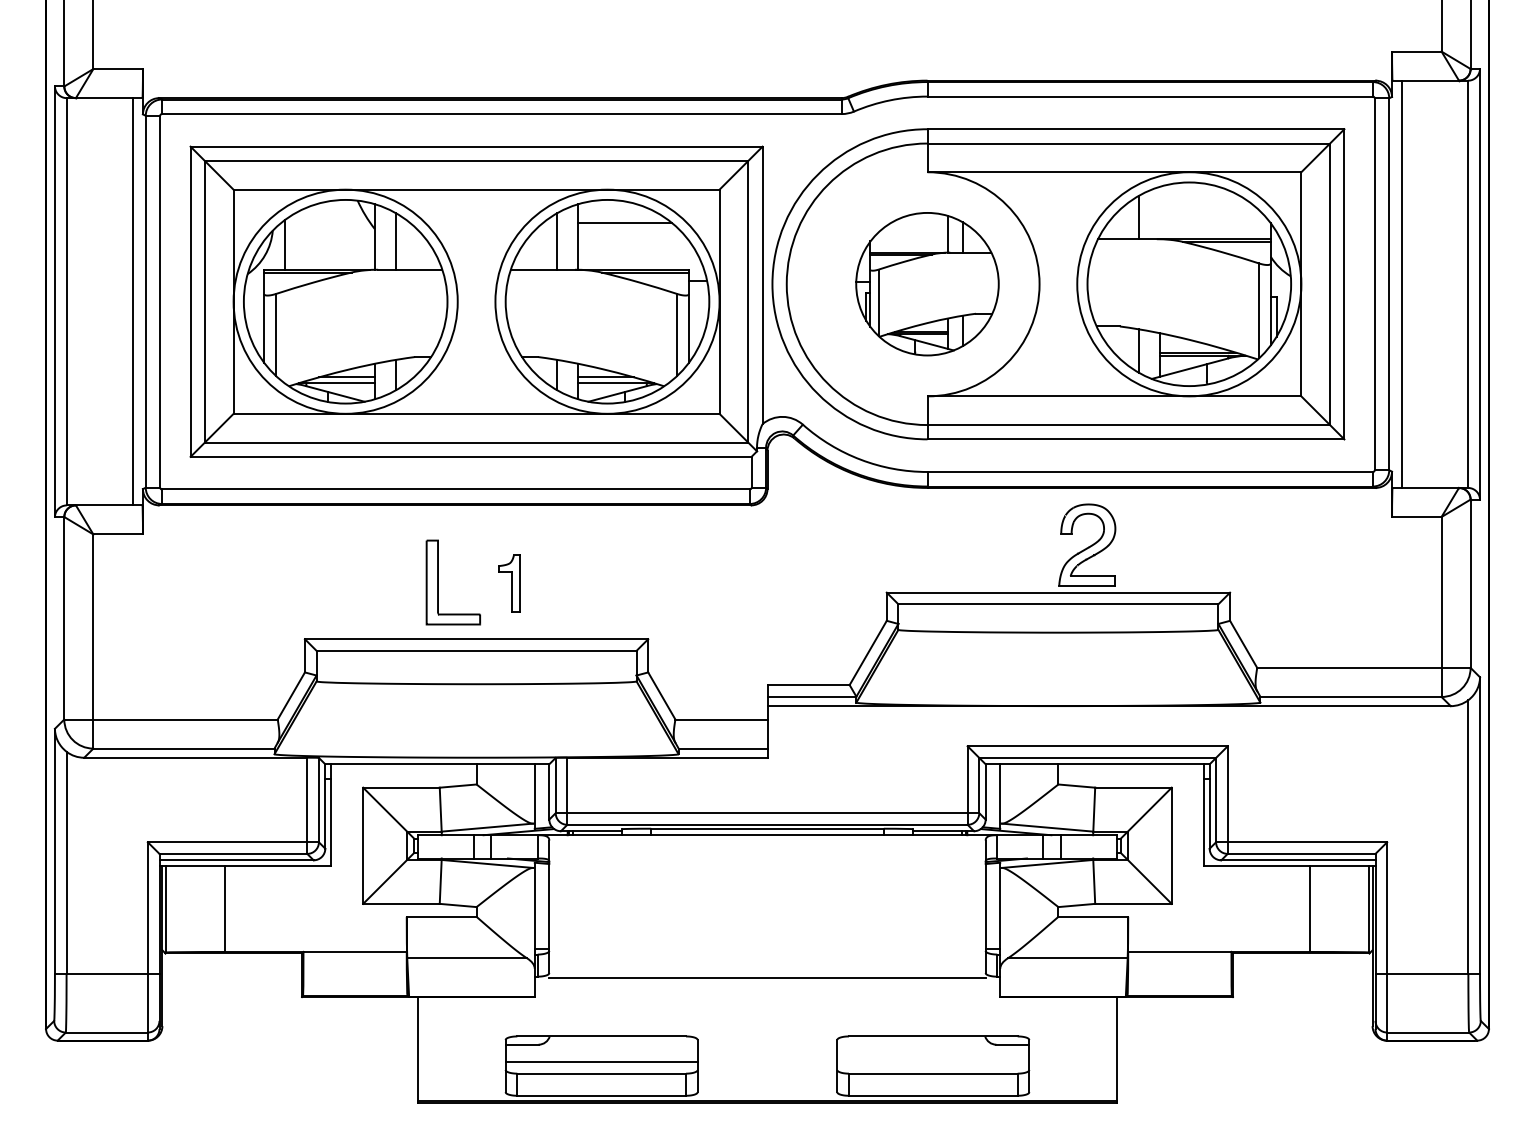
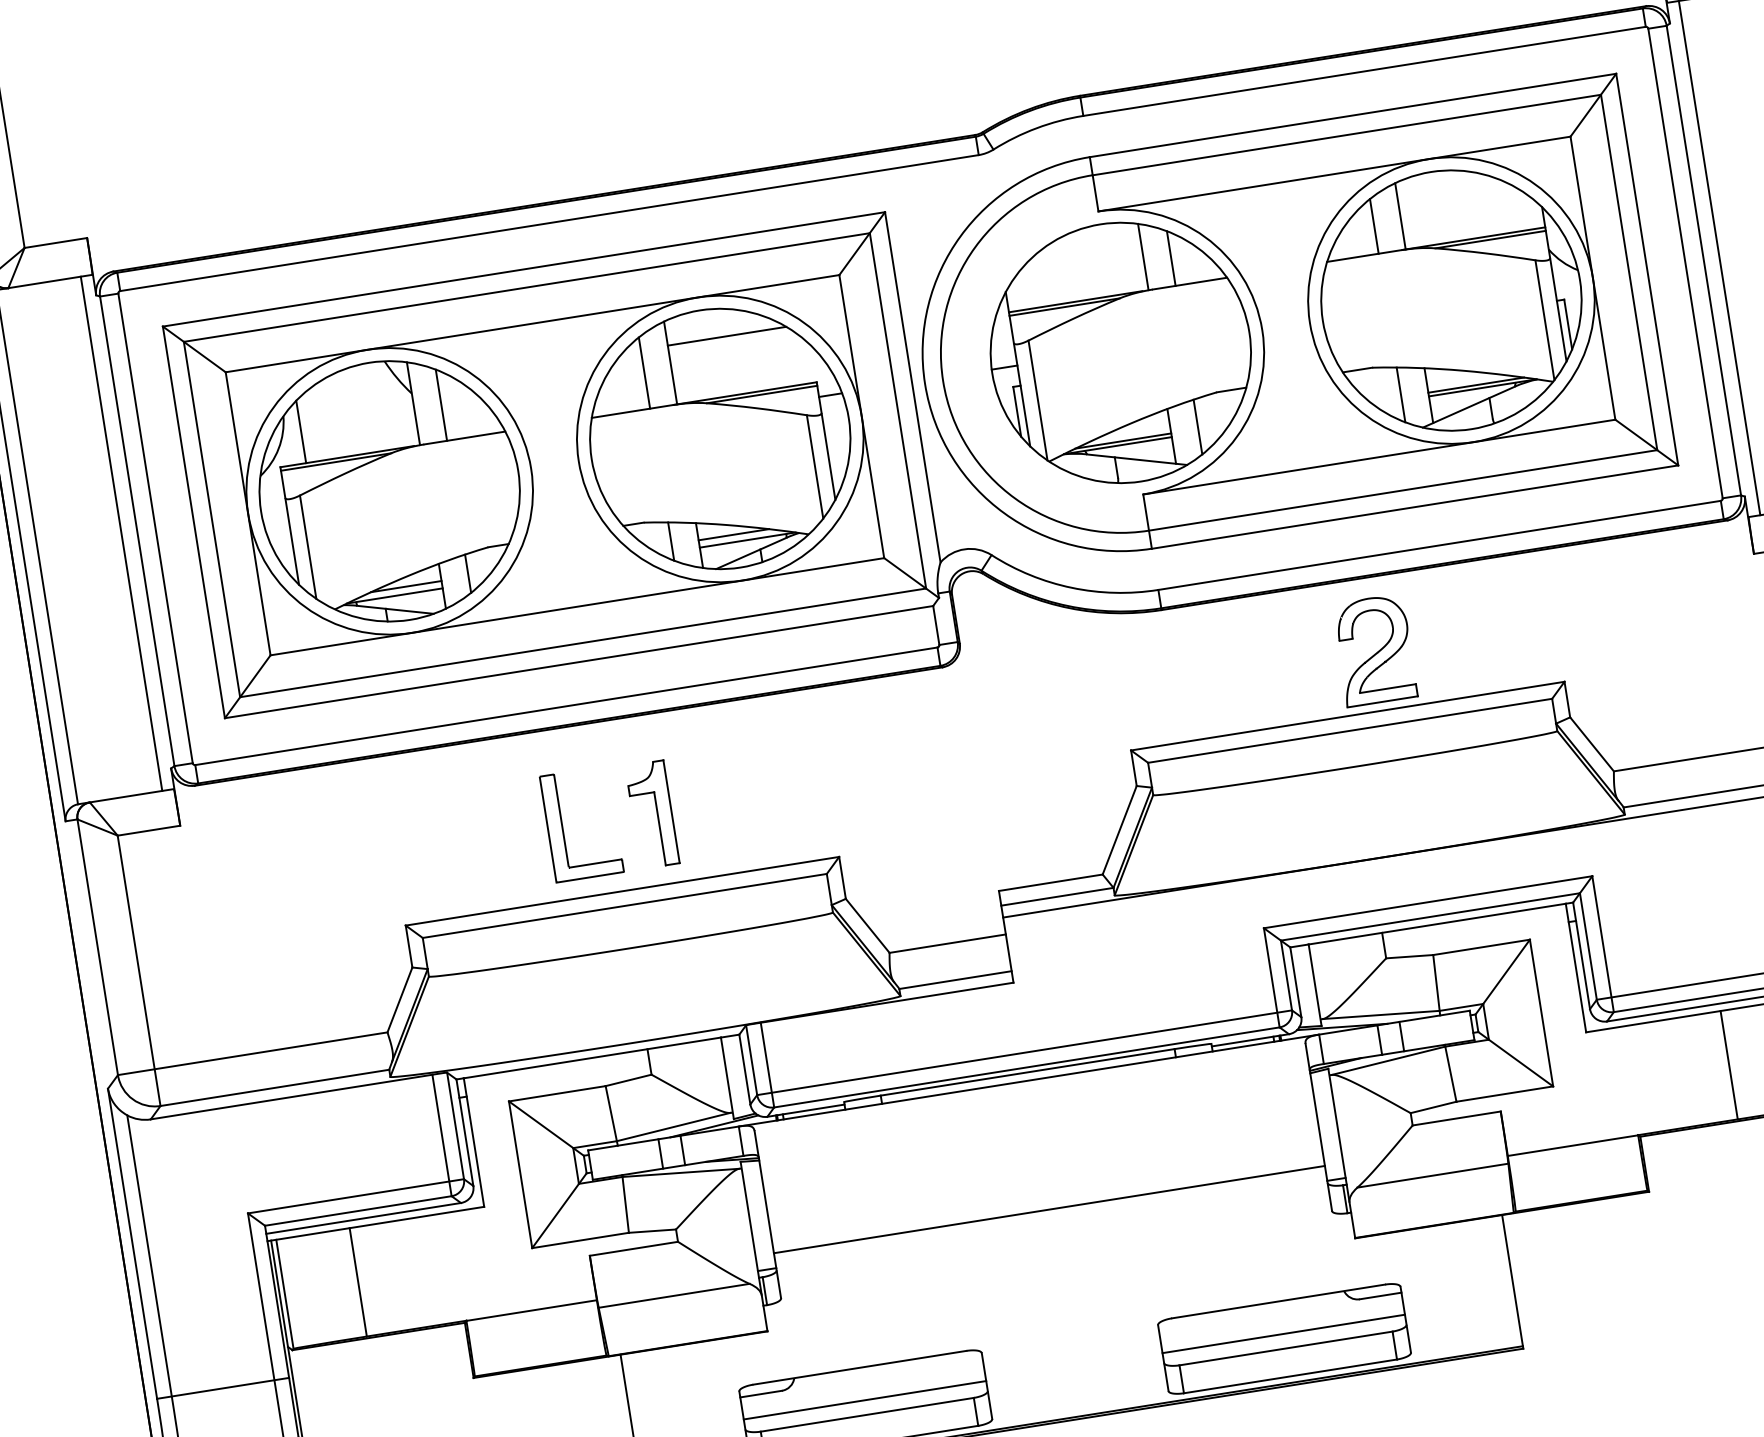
line: (1160, 212) -> (1400, 215), added
part: (927, 283) -> (1120, 351), size x1.43
part: (508, 583) -> (651, 814), size x1.43
line: (767, 978) -> (1049, 1209), moved
line: (933, 1062) -> (1284, 1334), added

